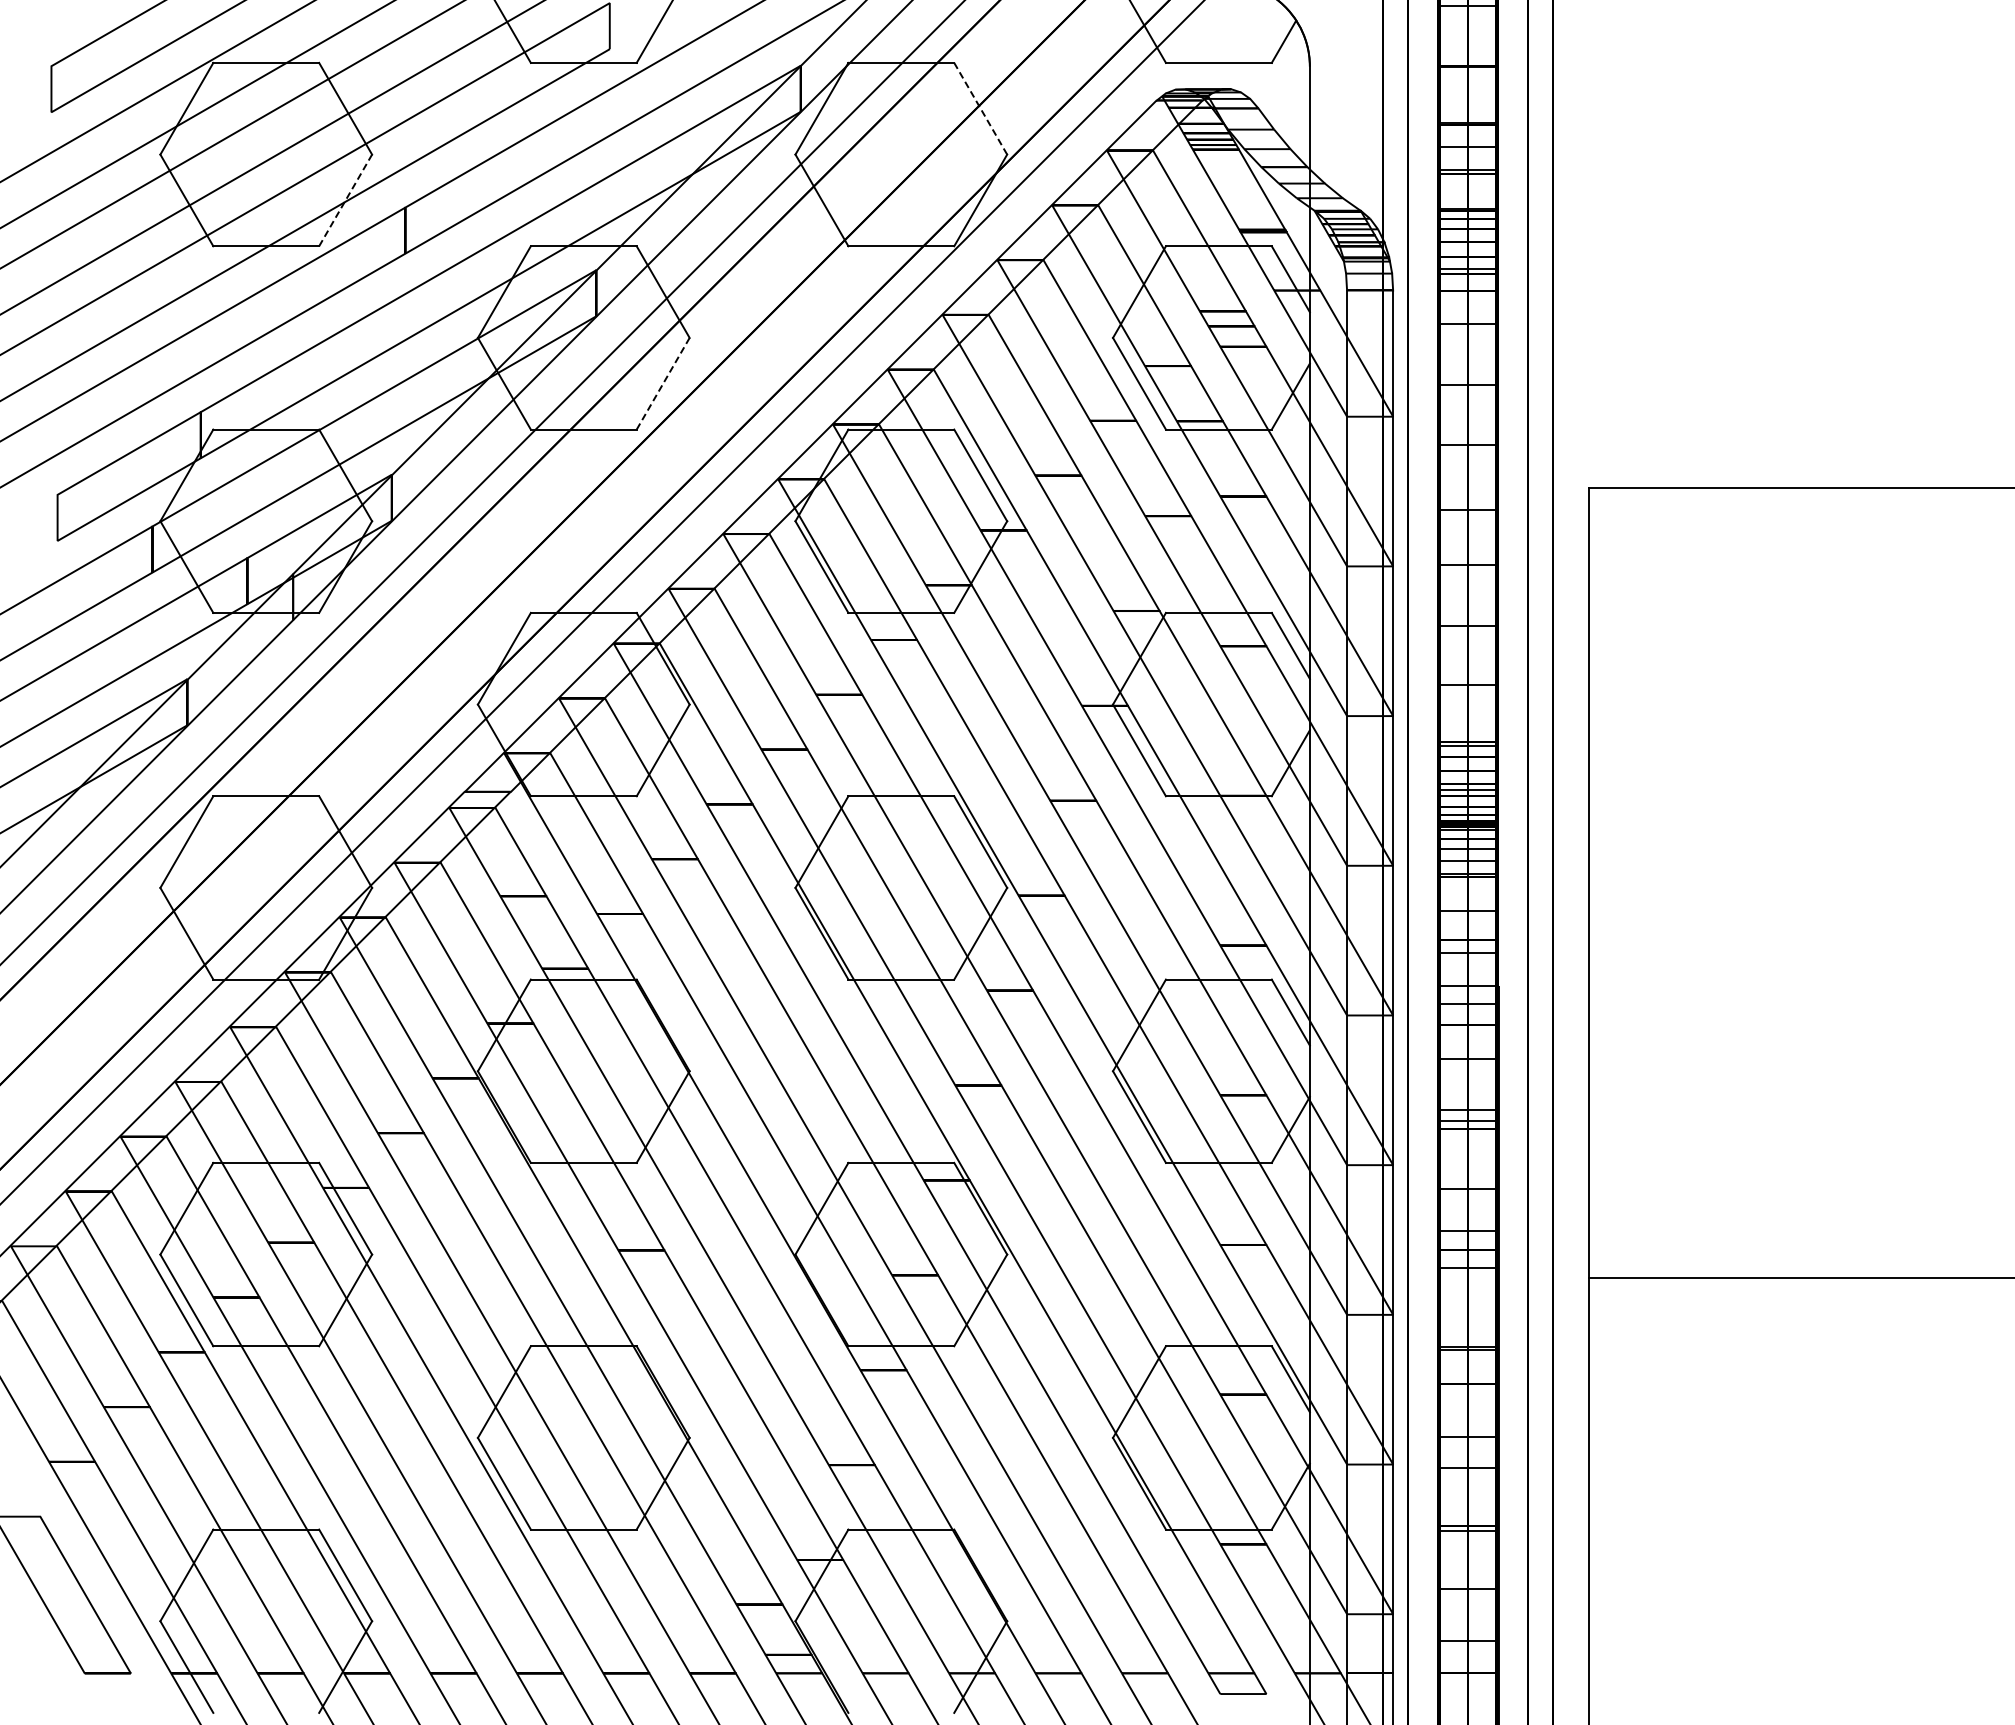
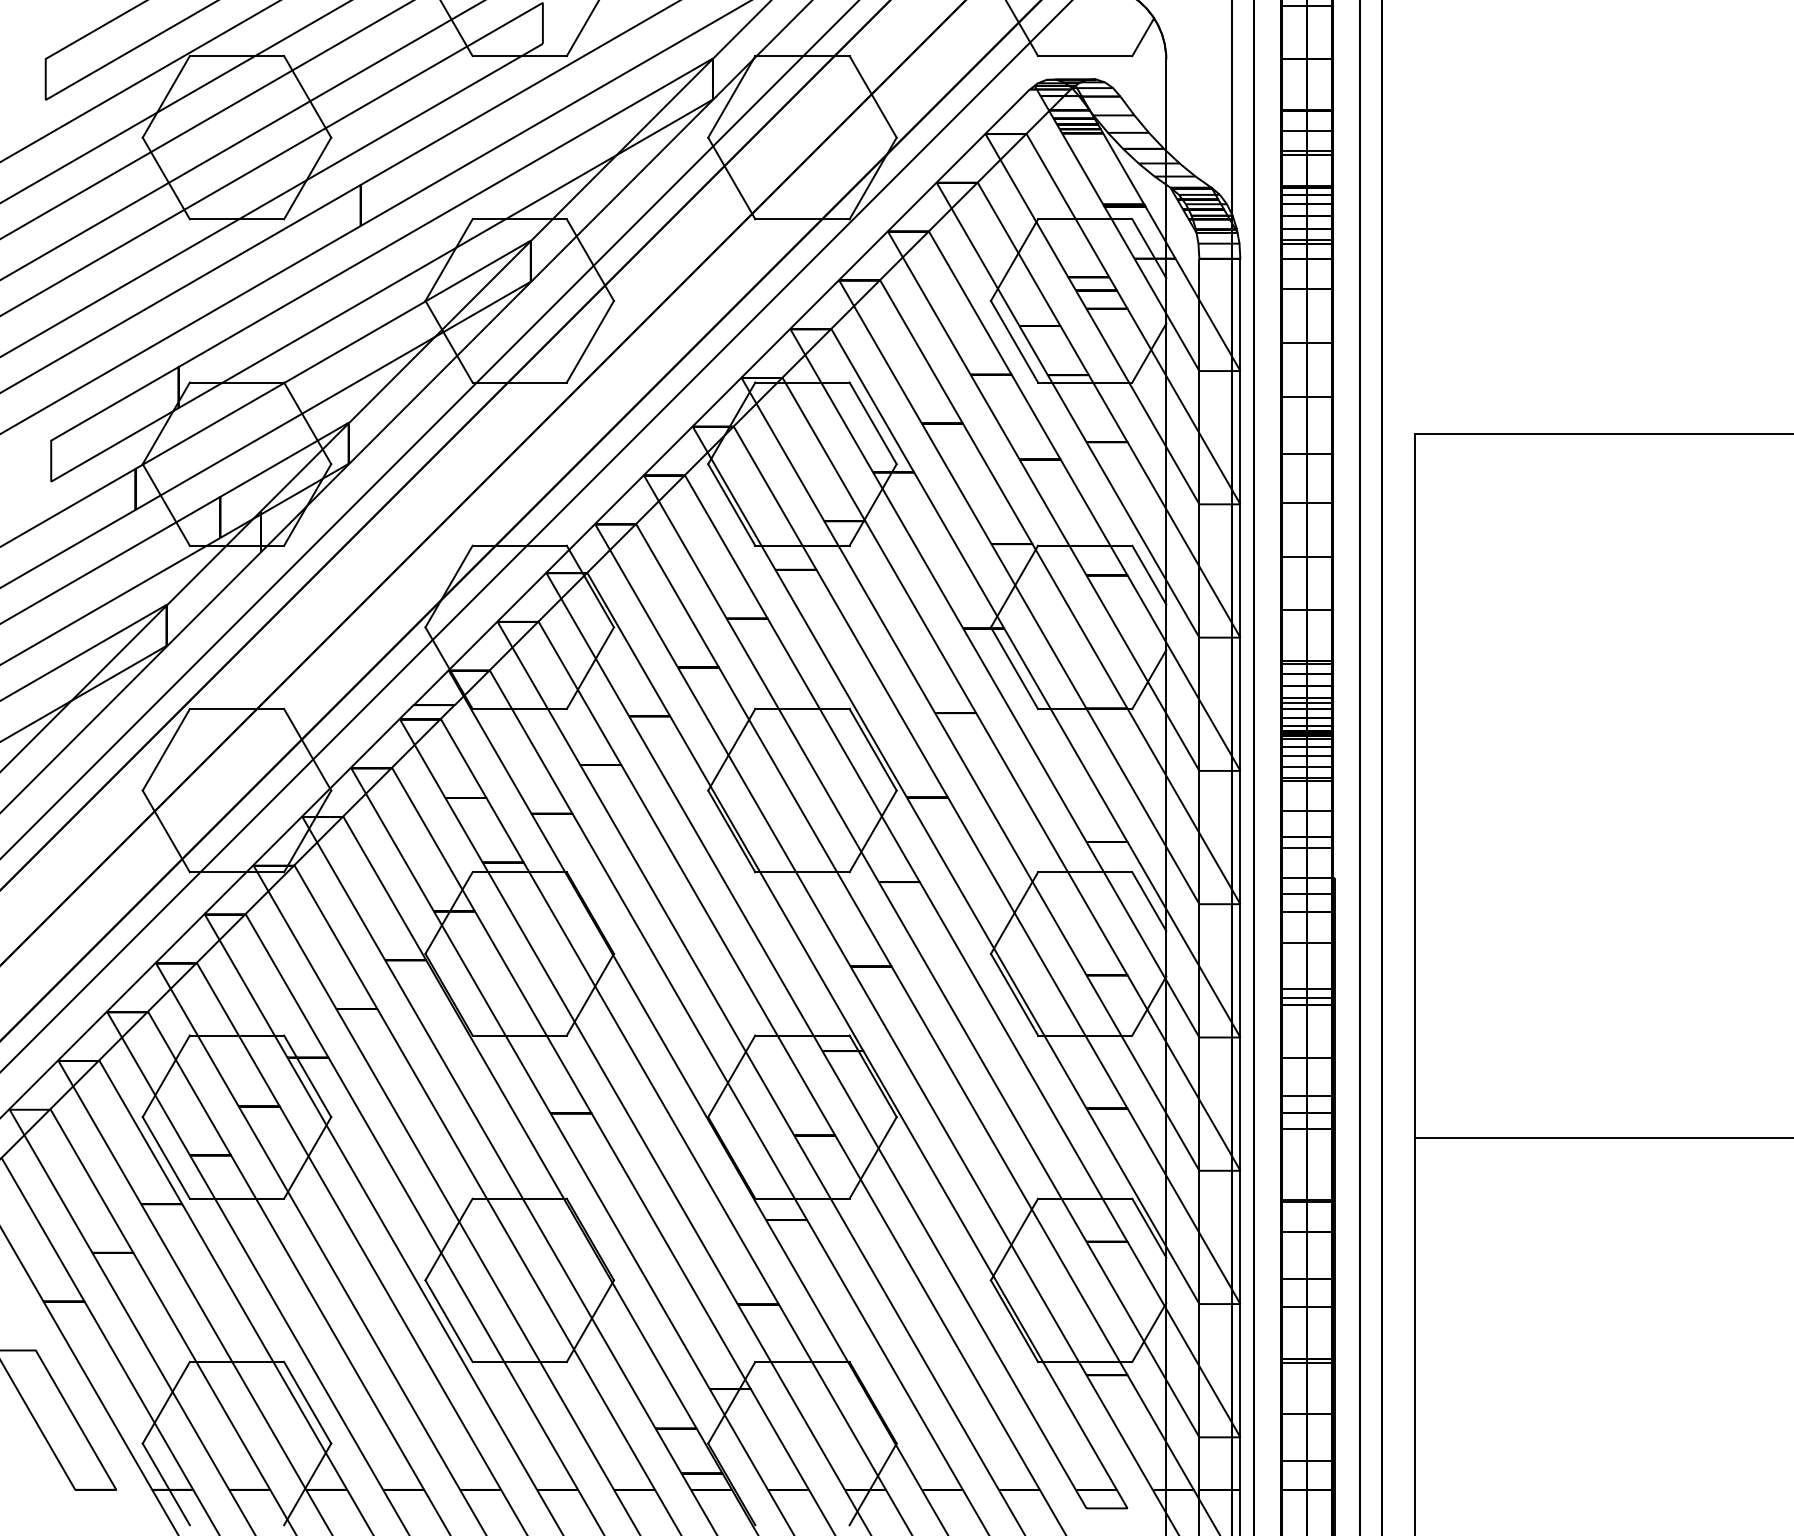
line: (980, 108) -> (872, 96), dashed -> solid
line: (345, 200) -> (307, 178), dashed -> solid
line: (663, 383) -> (590, 341), dashed -> solid

